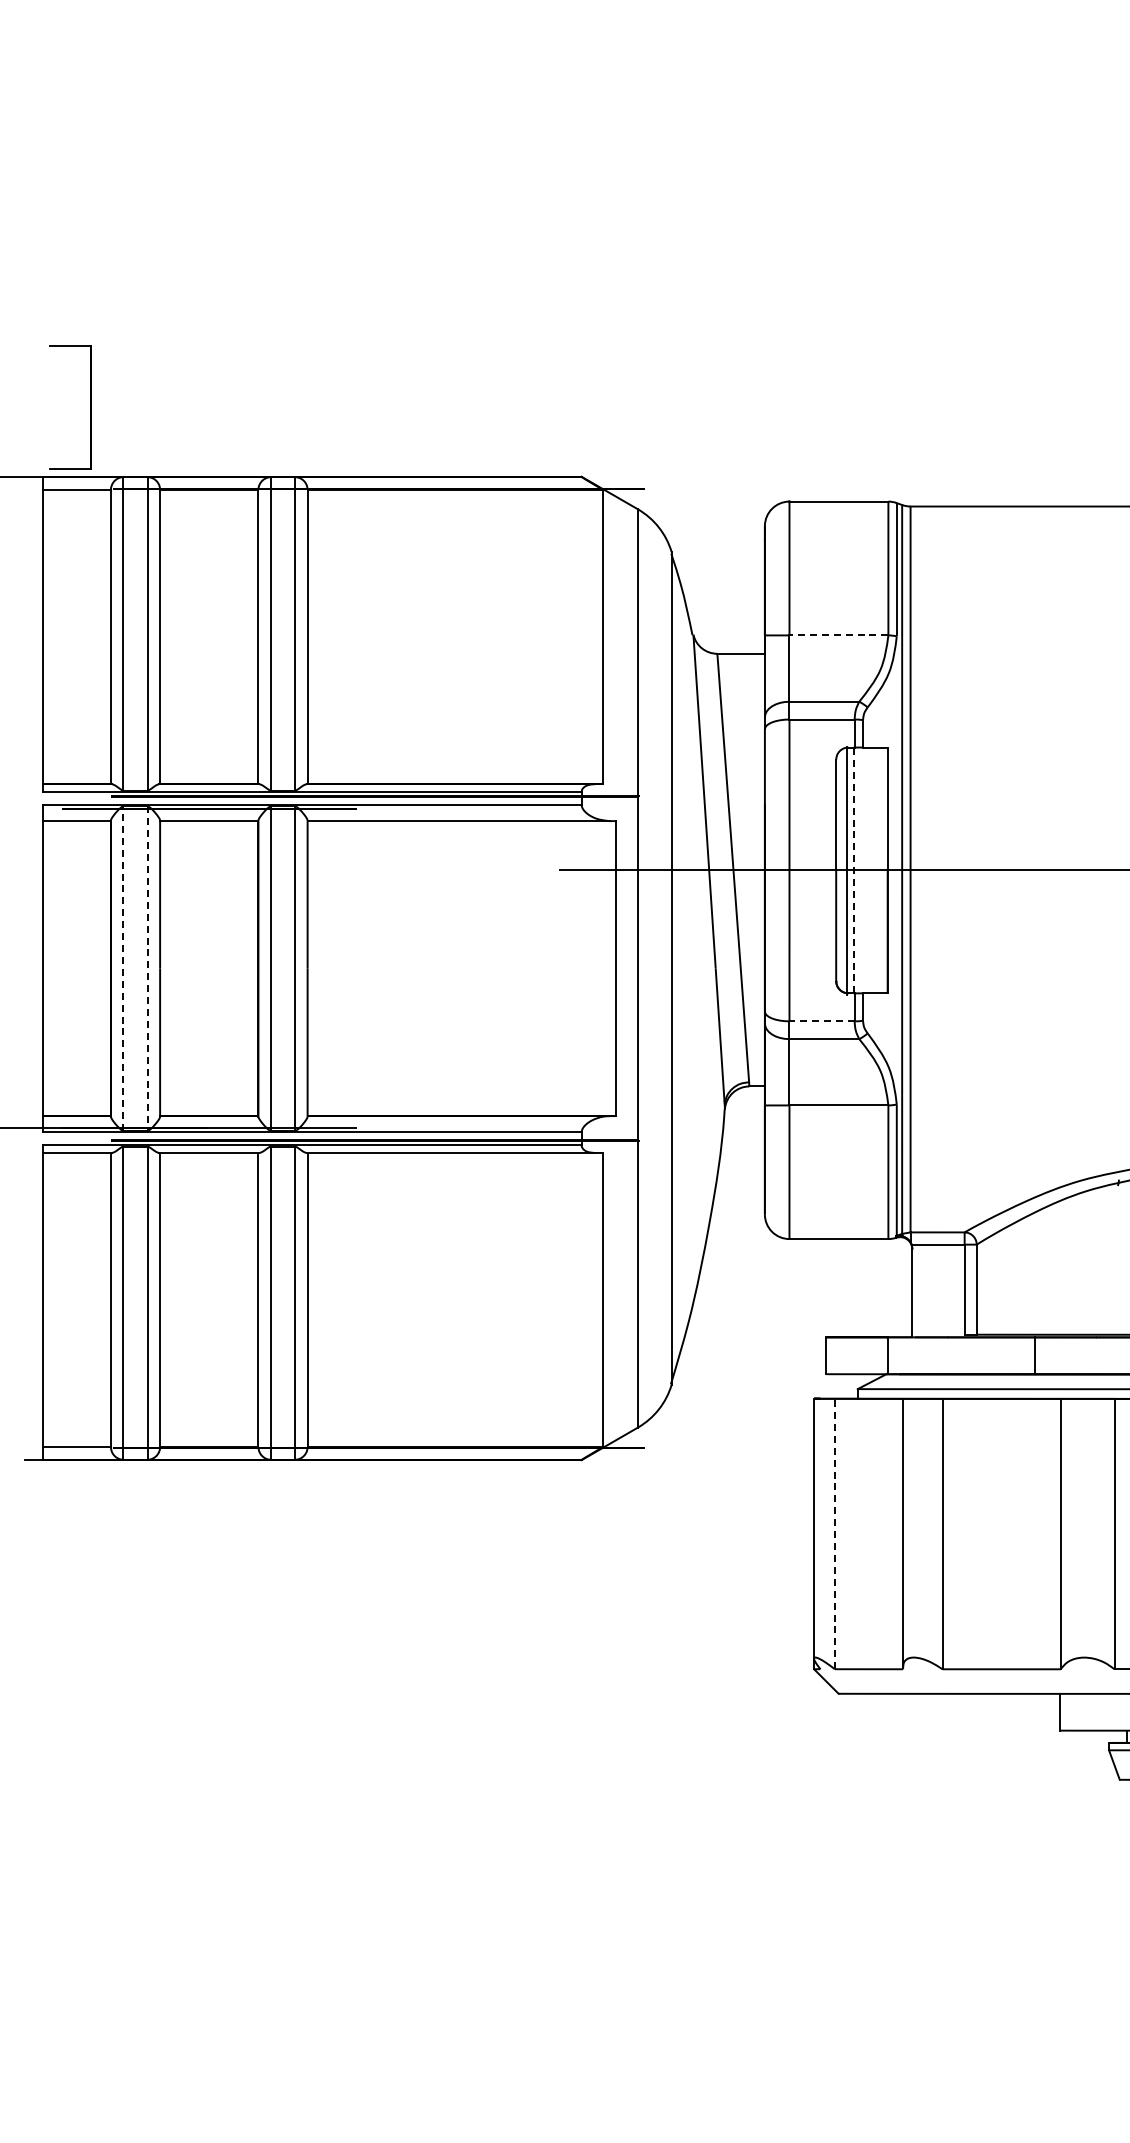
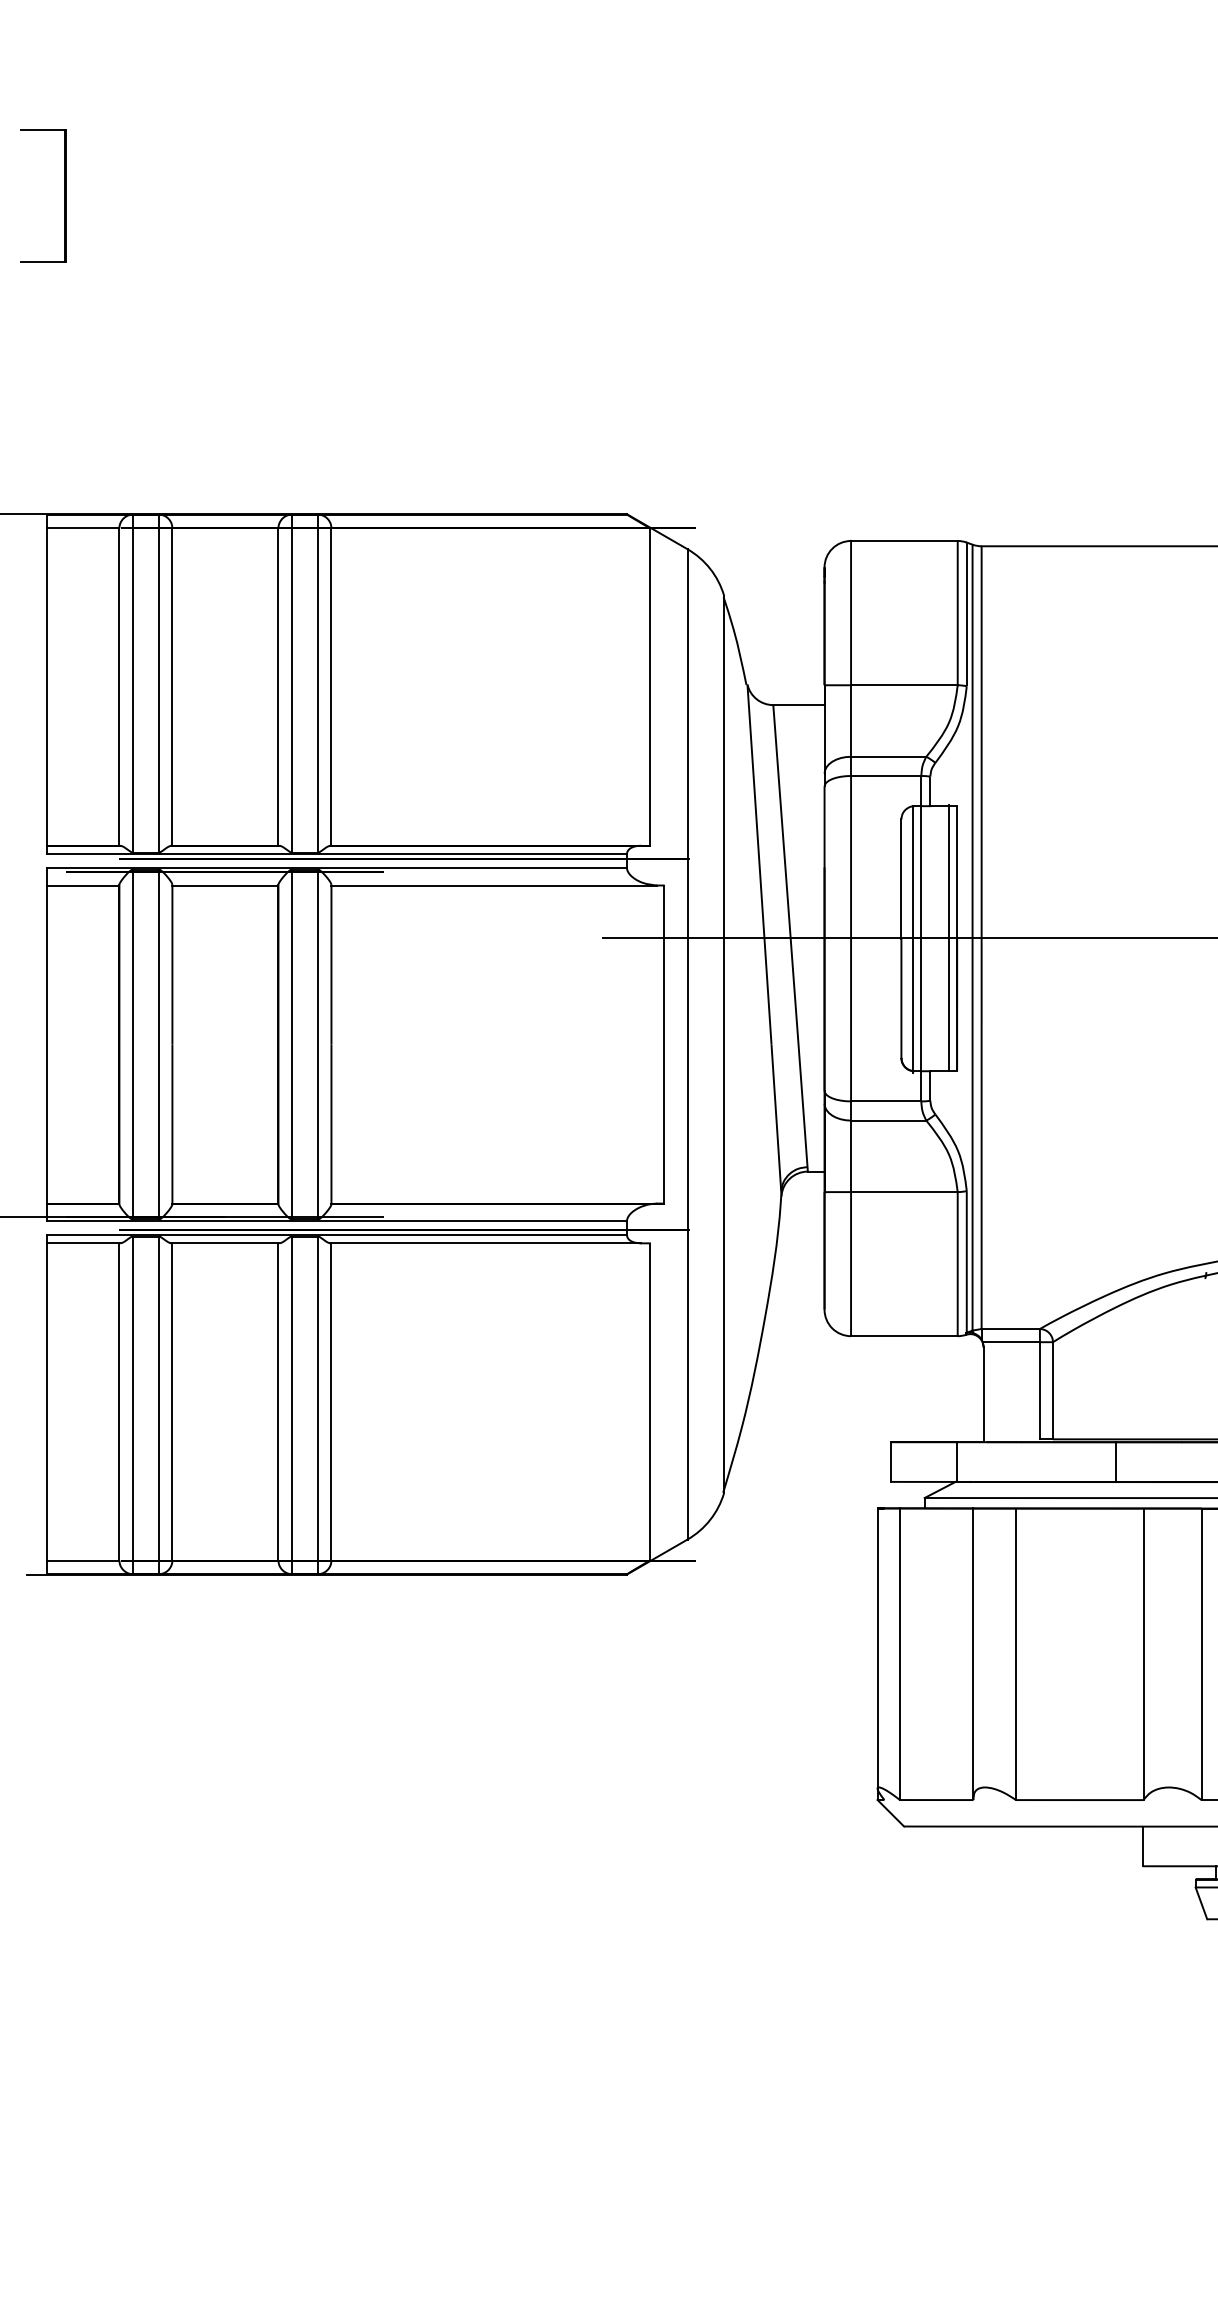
part: (90, 407) -> (64, 195), moved
line: (838, 635) -> (903, 685), dashed -> solid
line: (854, 869) -> (921, 937), dashed -> solid
line: (880, 869) -> (949, 937), added
line: (123, 968) -> (132, 1044), dashed -> solid
line: (147, 969) -> (158, 1045), dashed -> solid
line: (822, 1021) -> (886, 1101), dashed -> solid
line: (834, 1533) -> (899, 1653), dashed -> solid

